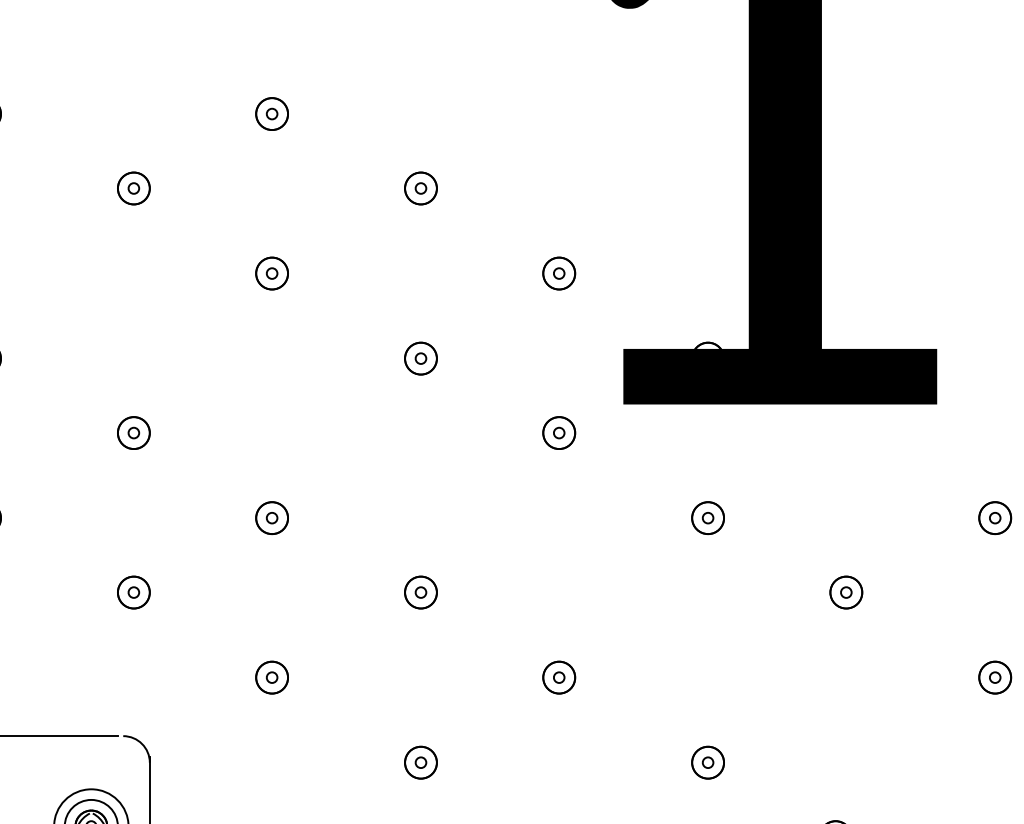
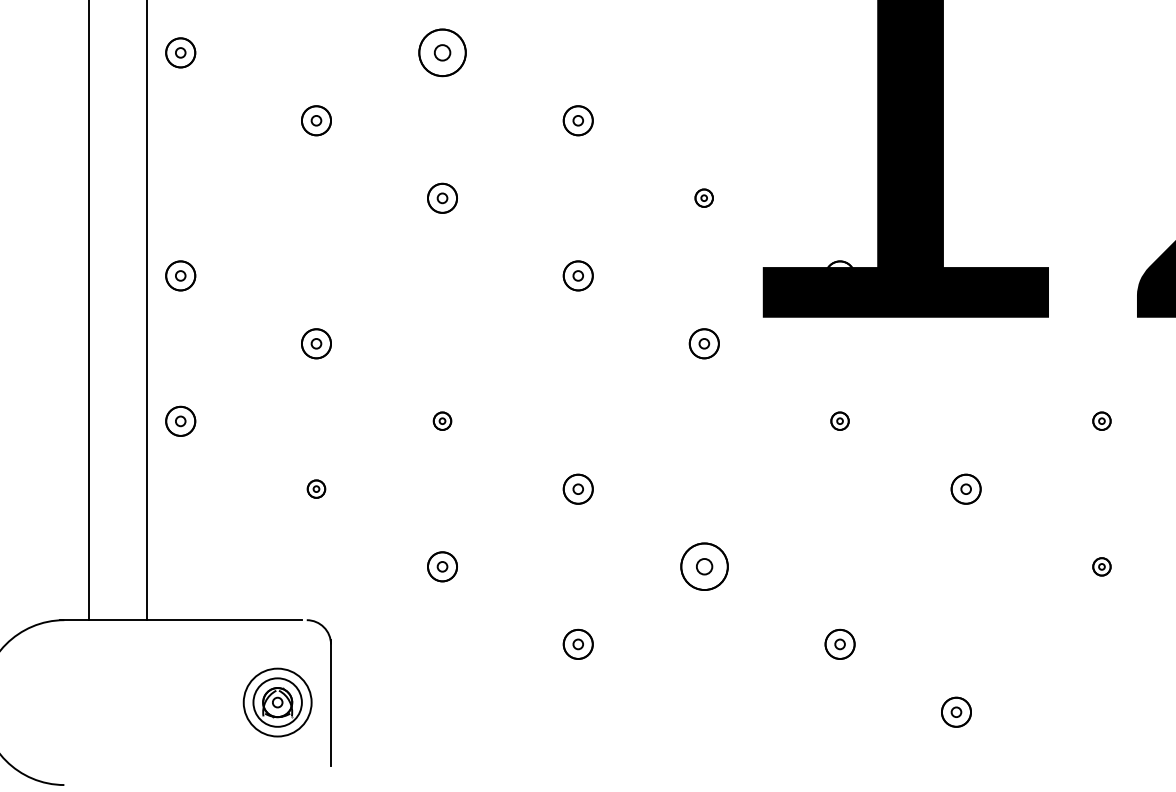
part: (272, 113) -> (442, 52), size x1.6
part: (558, 272) -> (703, 197), size x0.6
part: (272, 517) -> (442, 420), size x0.6
part: (707, 517) -> (839, 420), size x0.6
part: (994, 517) -> (1101, 420), size x0.6
part: (133, 591) -> (316, 488), size x0.6
part: (558, 677) -> (703, 566), size x1.6
part: (994, 677) -> (1101, 566), size x0.6

